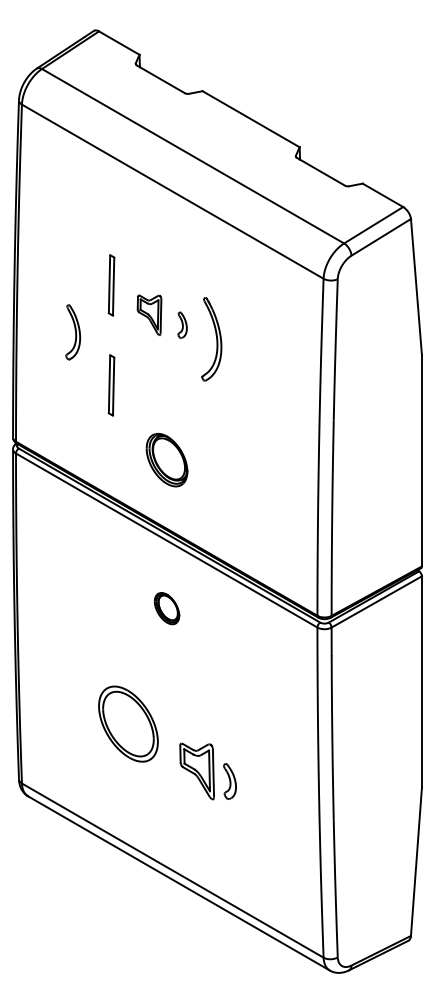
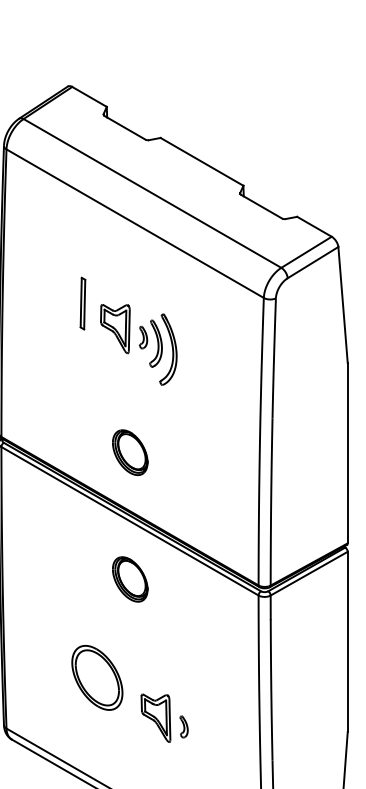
part: (149, 315) -> (115, 329), size x1.43
part: (73, 332) -> (156, 343), moved
part: (111, 385) -> (82, 389), removed
part: (166, 608) -> (129, 579), size x1.67
part: (230, 781) -> (184, 726), size x0.71

